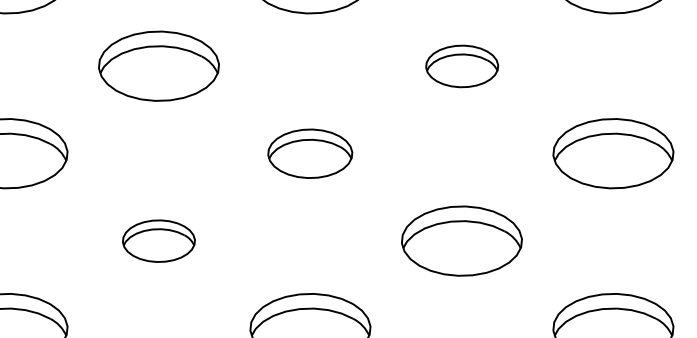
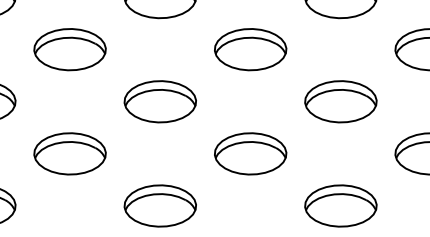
part: (461, 65) -> (250, 49), size x1.67
part: (309, 153) -> (159, 101), size x1.43
part: (158, 240) -> (69, 153), size x1.67

